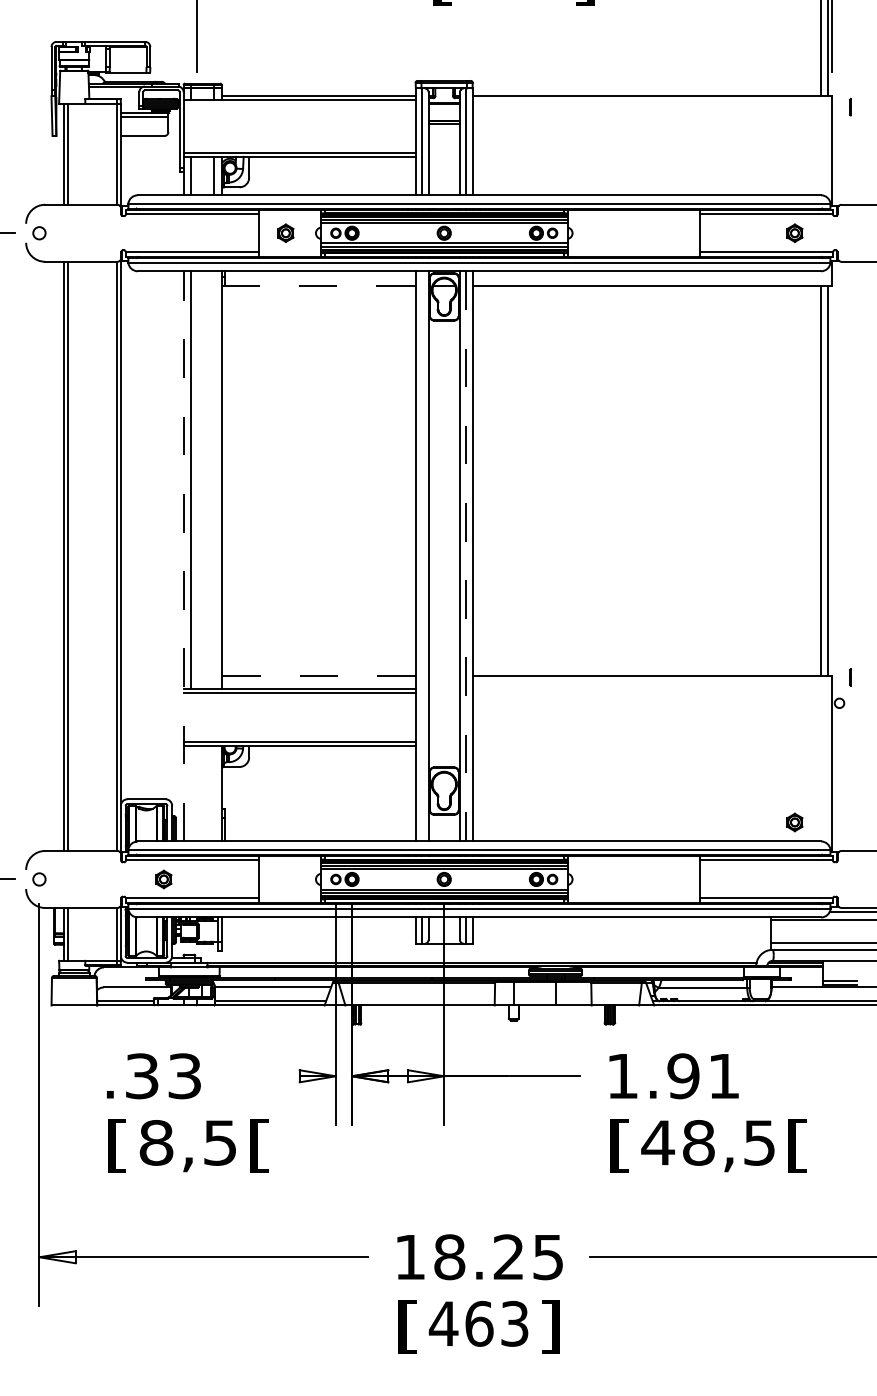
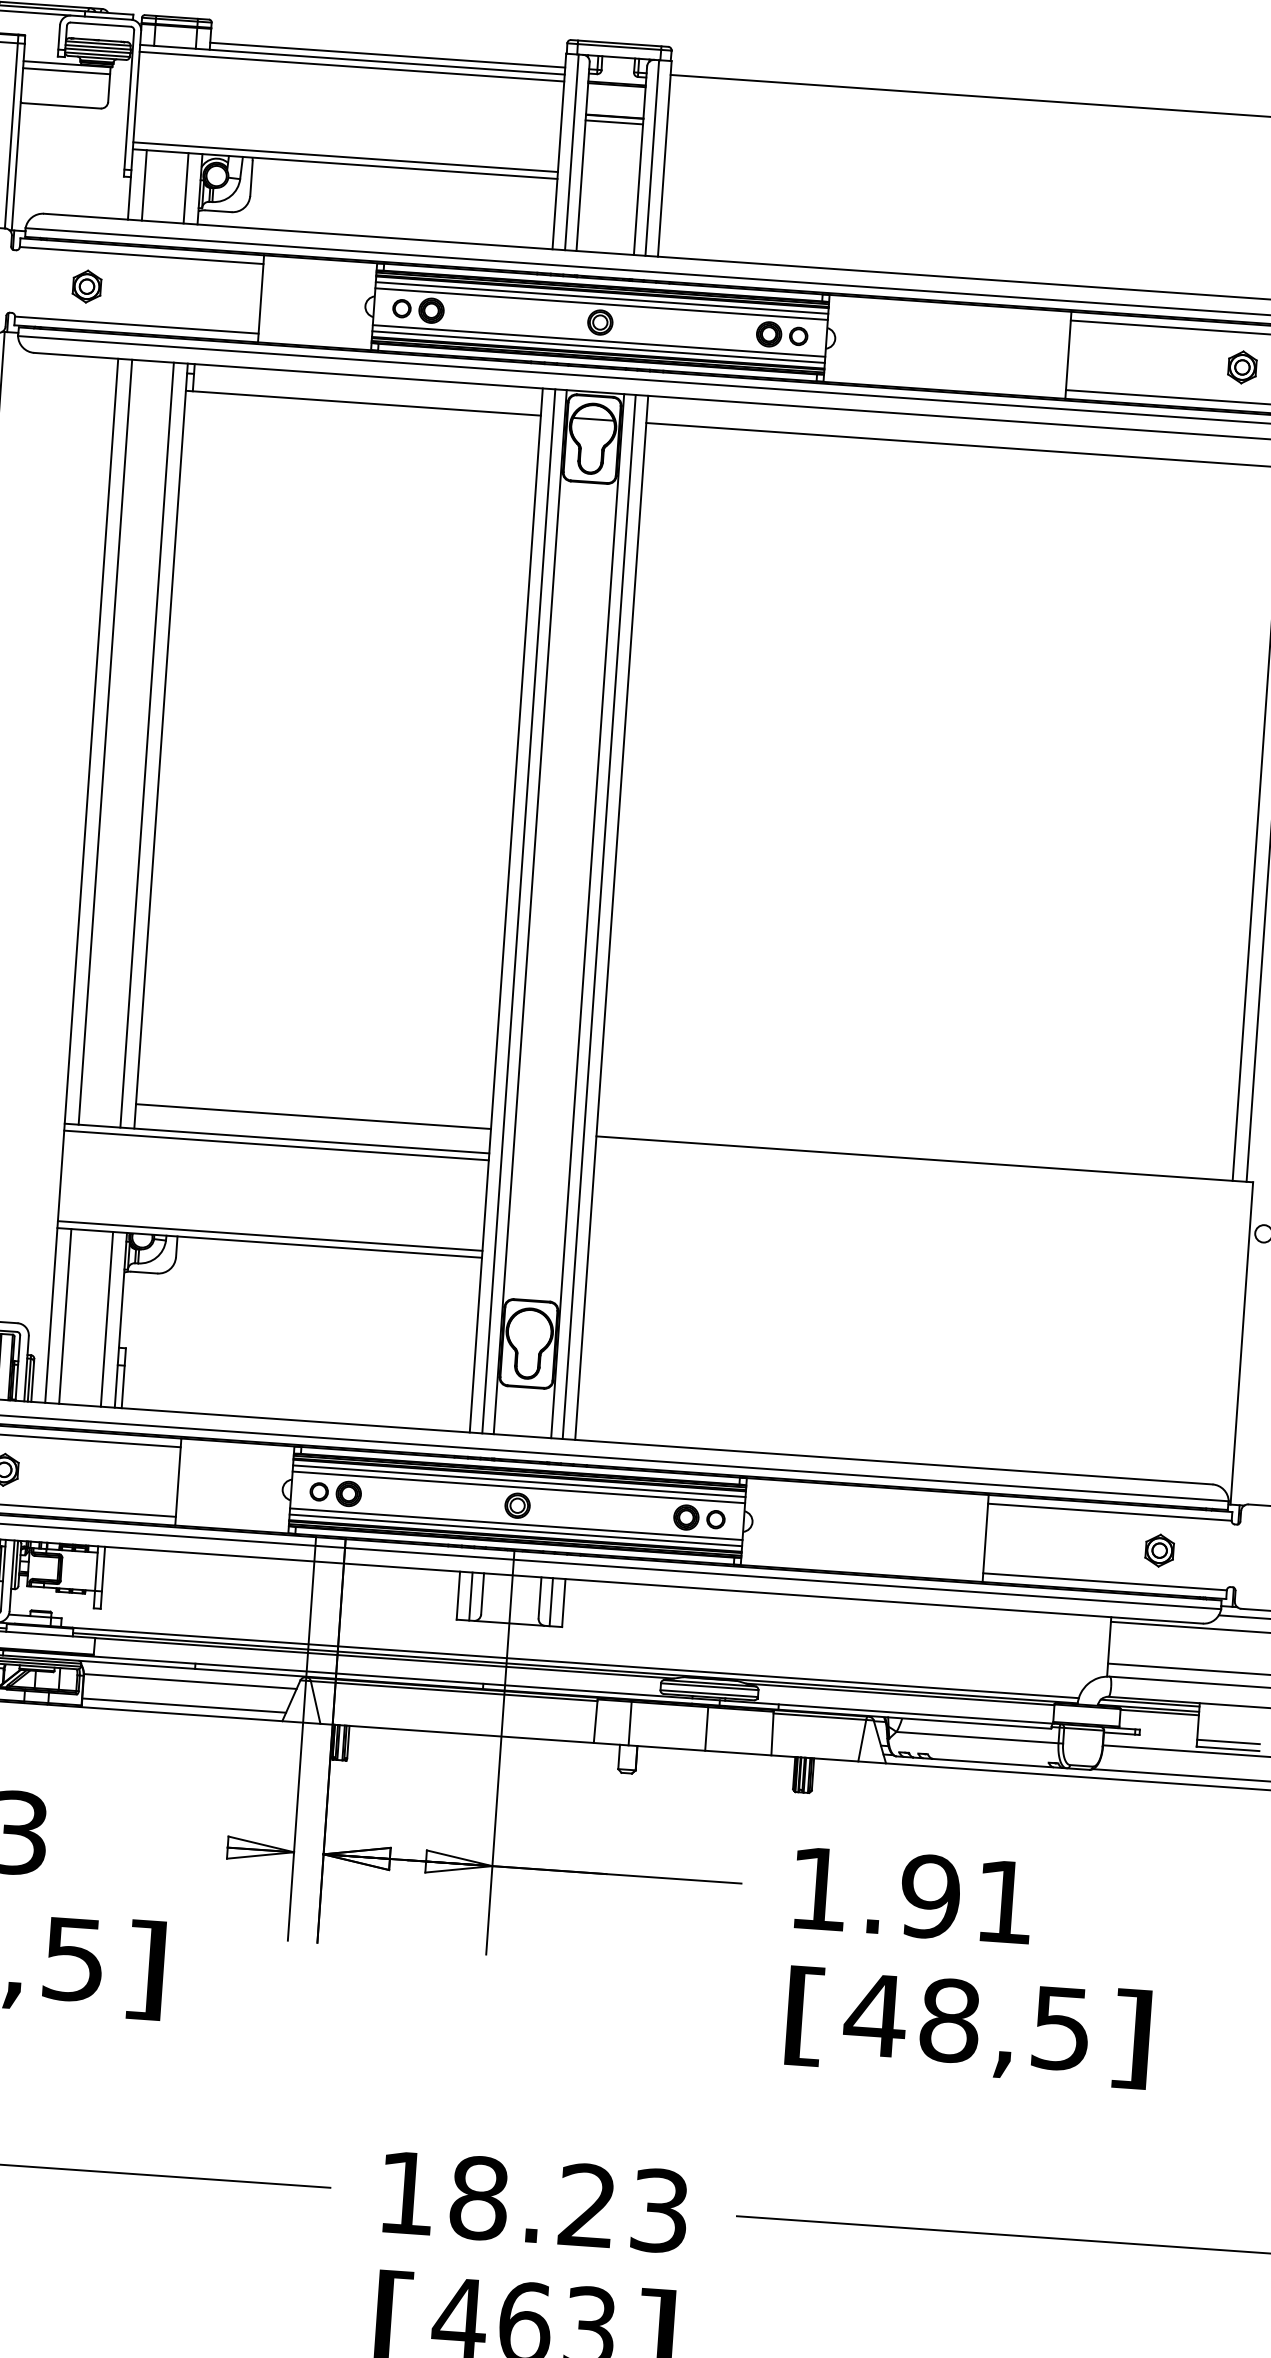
line: (299, 103) -> (351, 66), added
part: (285, 232) -> (86, 285), moved
line: (318, 286) -> (363, 403), dashed -> solid
line: (214, 480) -> (147, 745), added
line: (183, 555) -> (81, 879), dashed -> solid
line: (422, 556) -> (519, 911), added
line: (466, 556) -> (599, 917), dashed -> solid
line: (318, 675) -> (313, 1116), dashed -> solid
line: (191, 793) -> (65, 1315), added
line: (214, 793) -> (107, 1318), added
part: (794, 822) -> (1158, 1550), moved
text: (259, 1145) -> (145, 1969), [ -> ]
text: (797, 1145) -> (1130, 2038), [ -> ]
text: (548, 1256) -> (660, 2209), 18.25 -> 18.23

